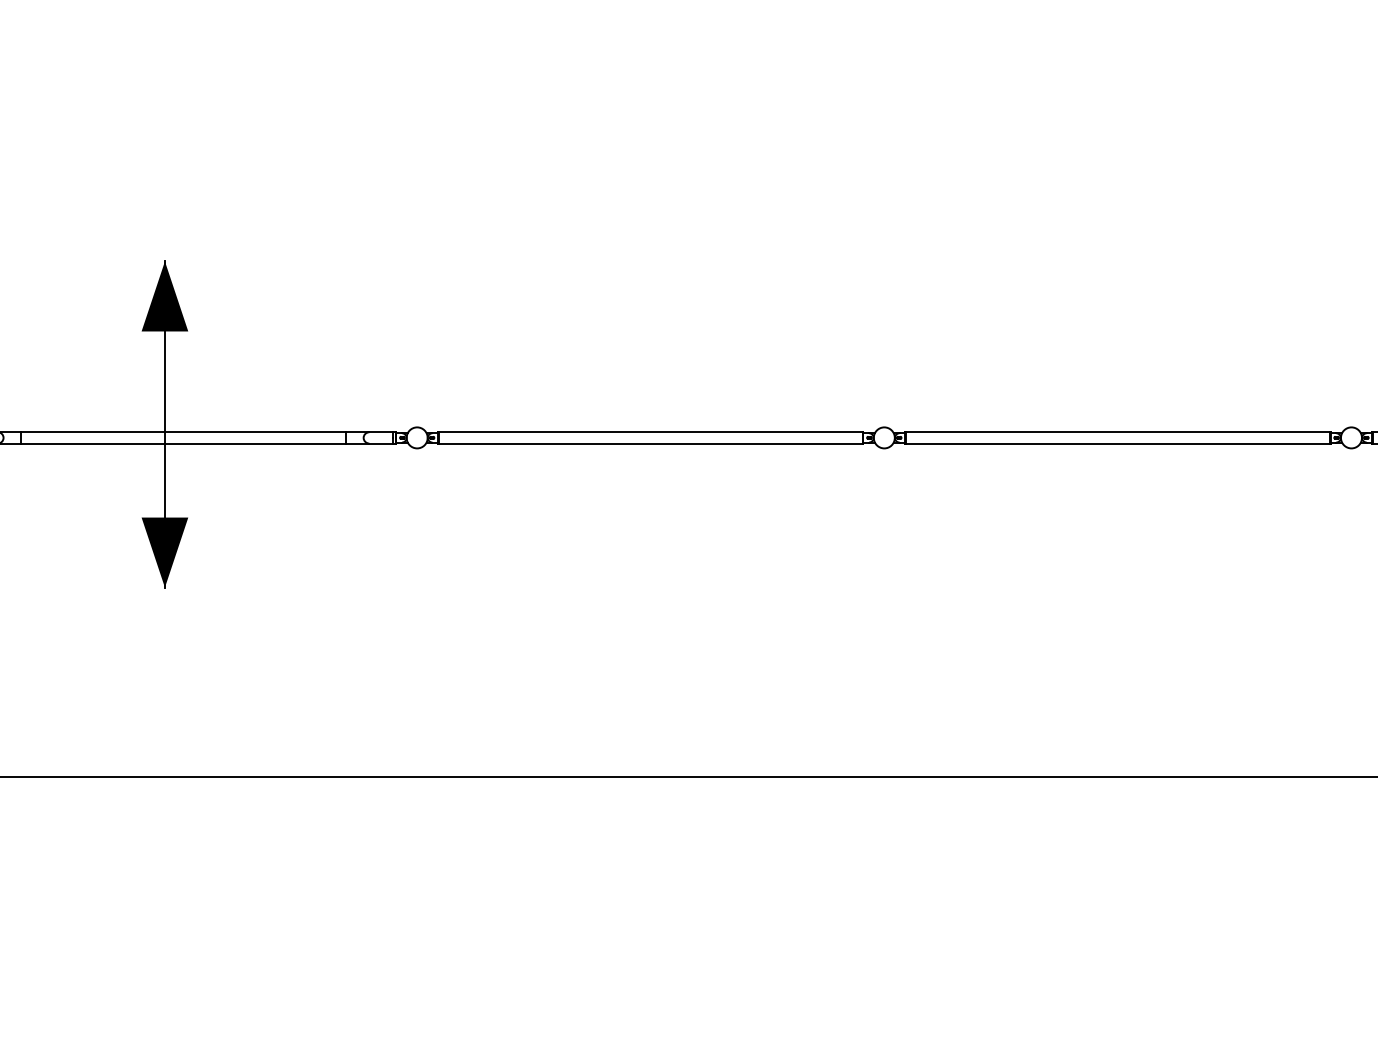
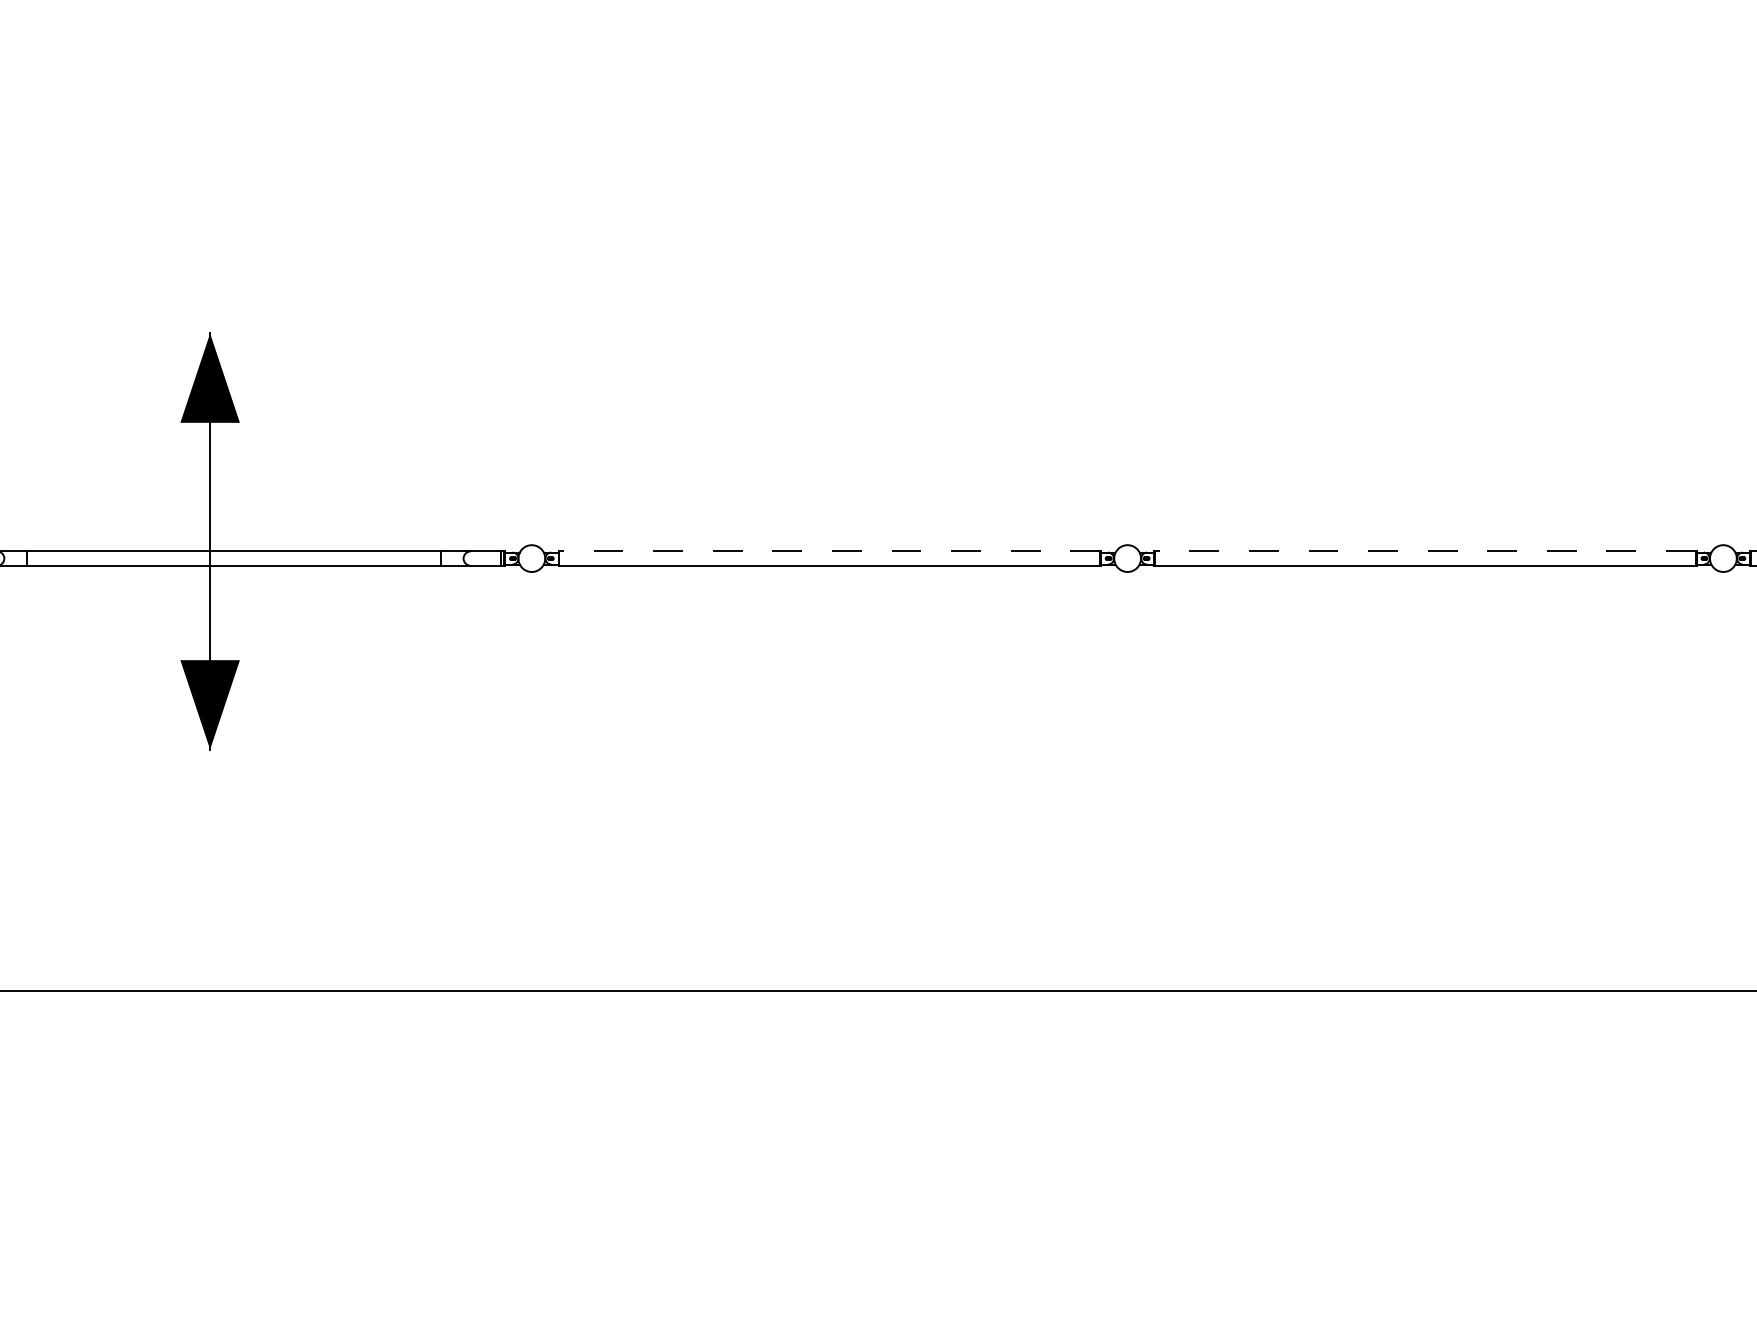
line: (650, 432) -> (829, 551), solid -> dashed
line: (1117, 432) -> (1425, 551), solid -> dashed

